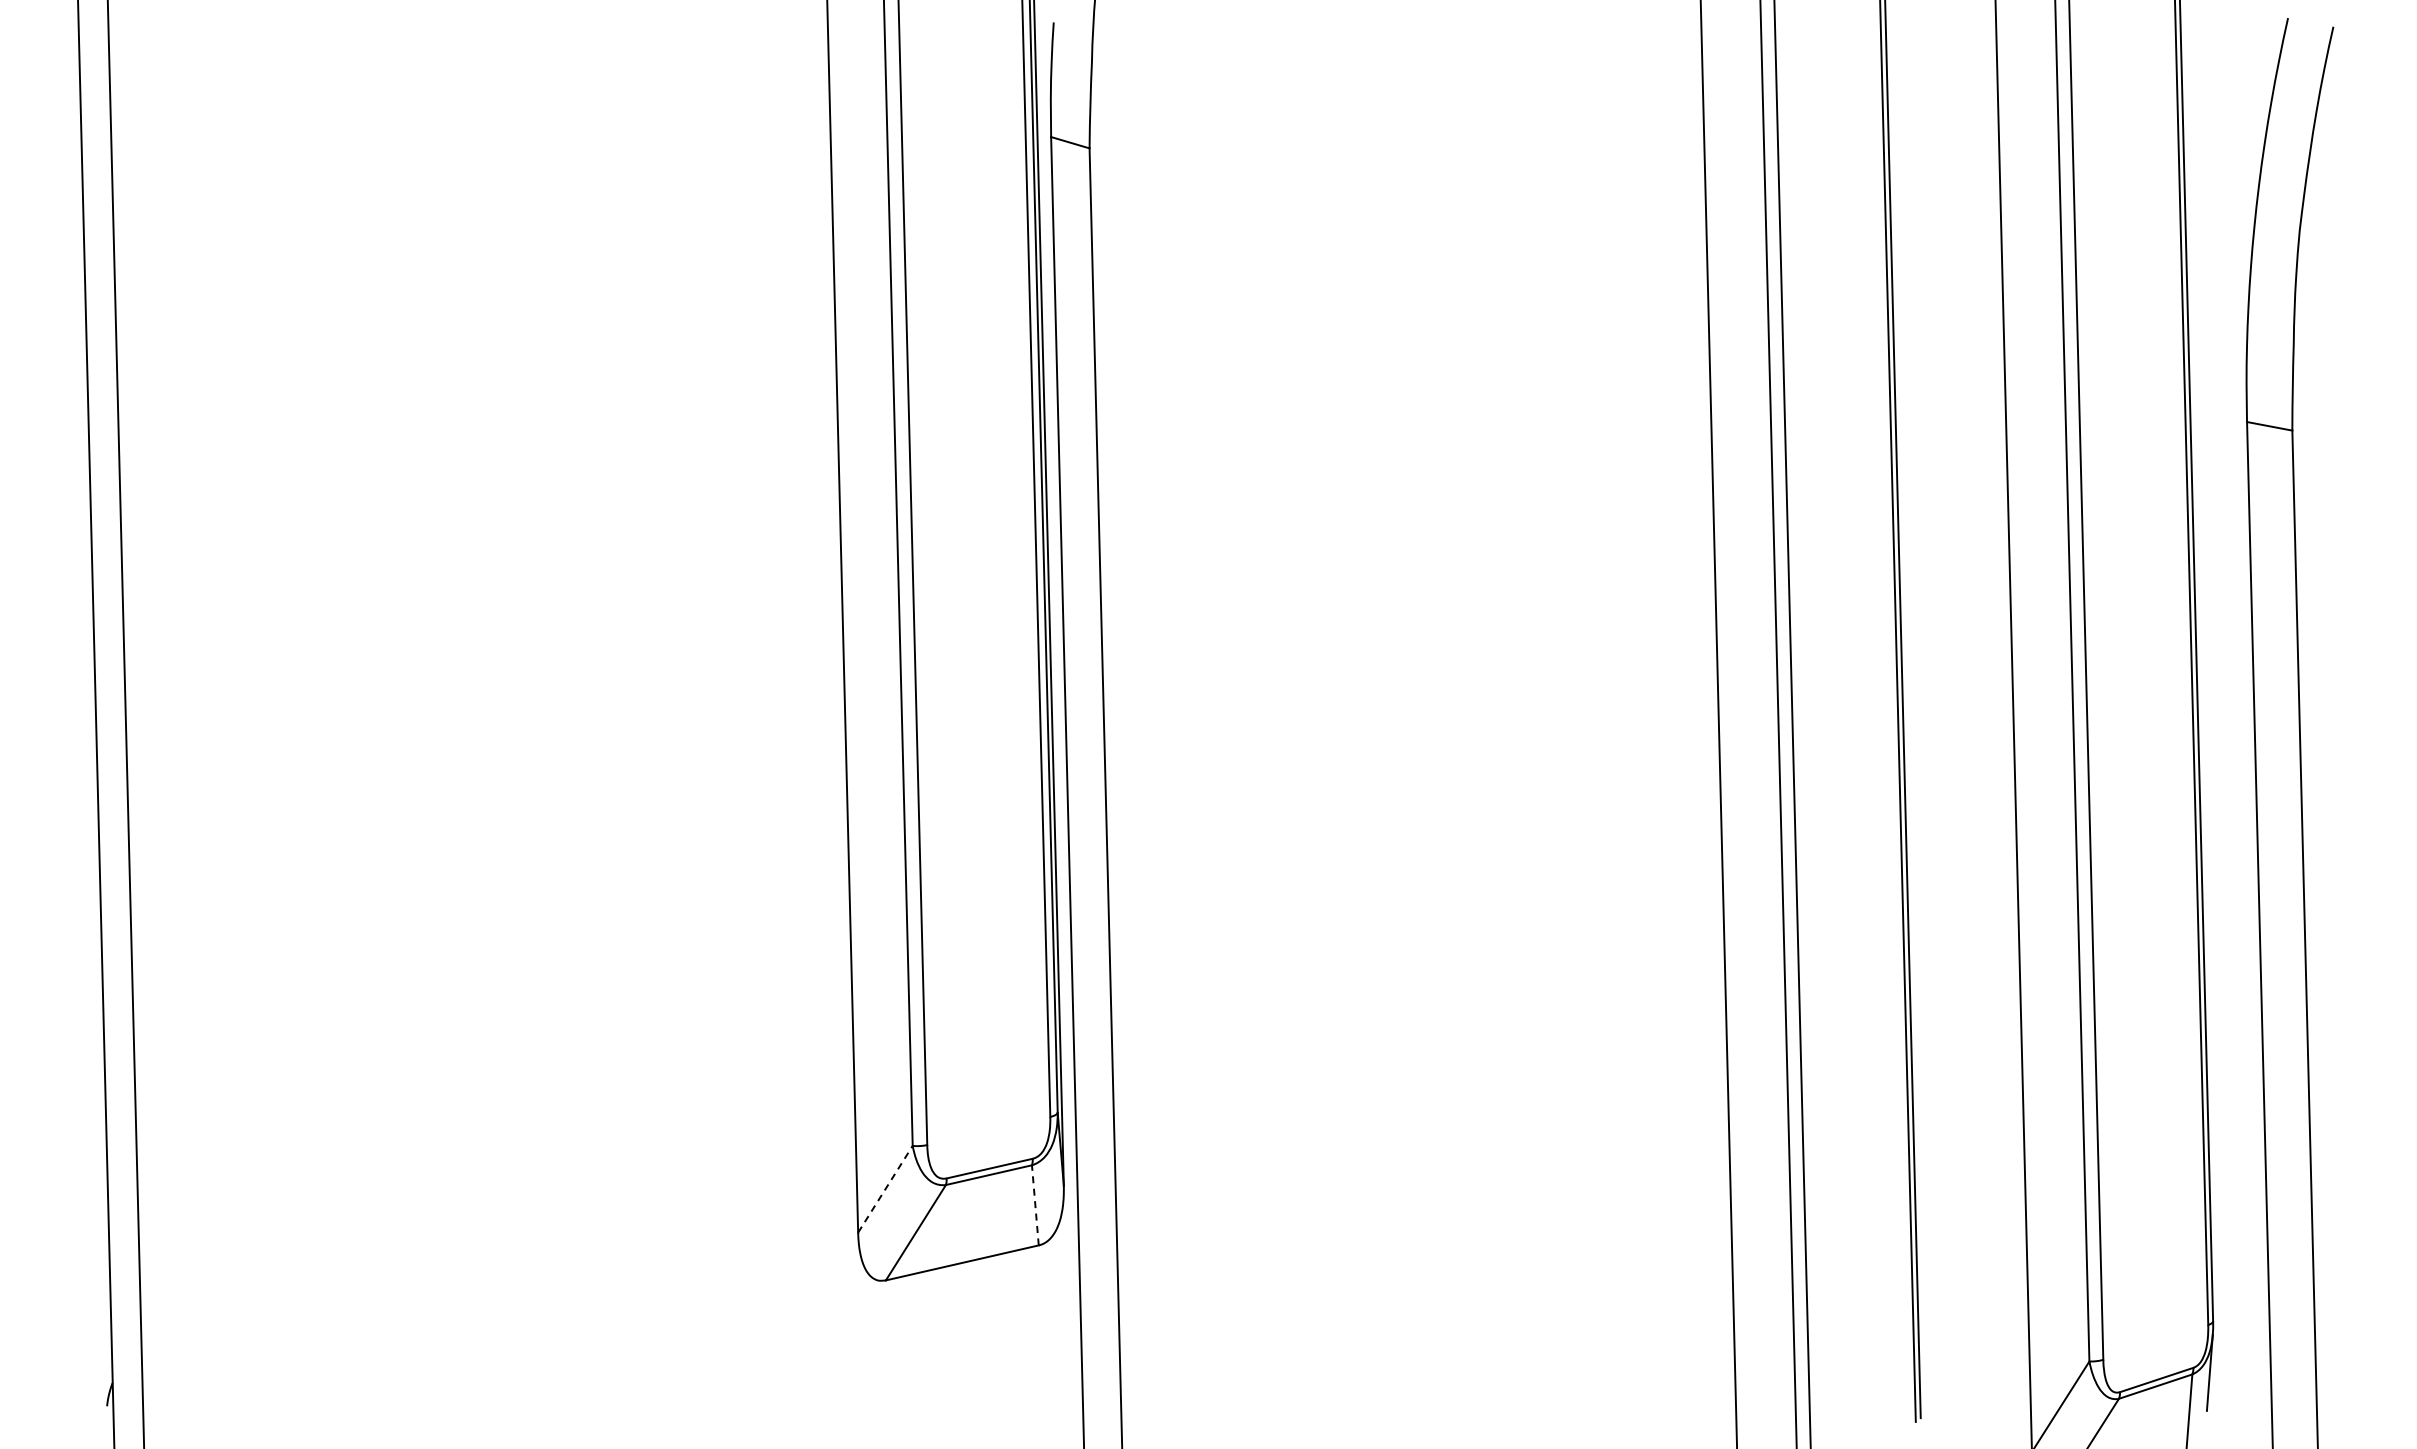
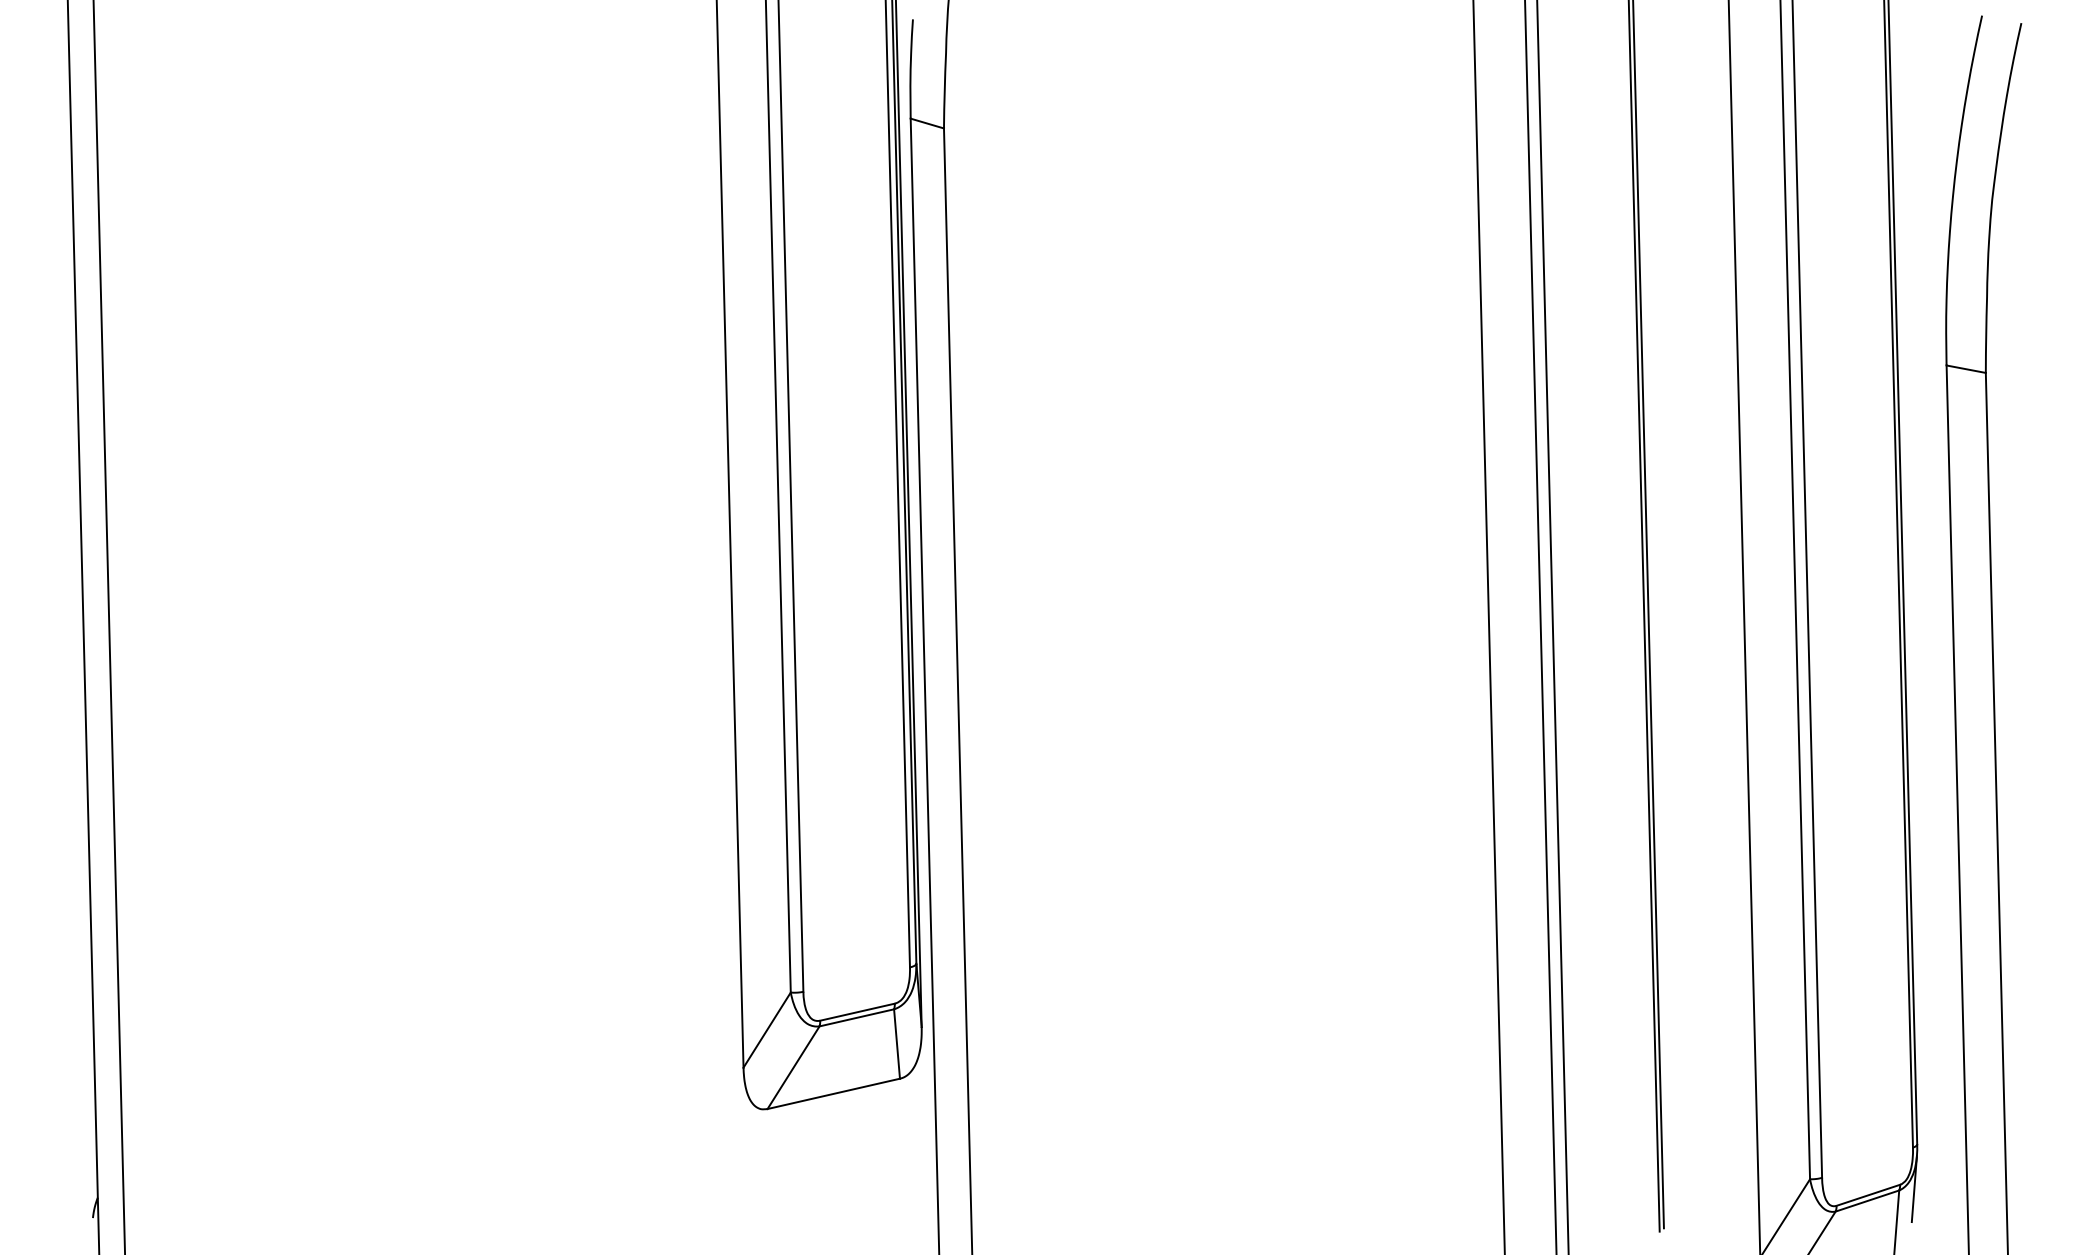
line: (885, 1188) -> (767, 1029), dashed -> solid
line: (1035, 1204) -> (897, 1043), dashed -> solid

